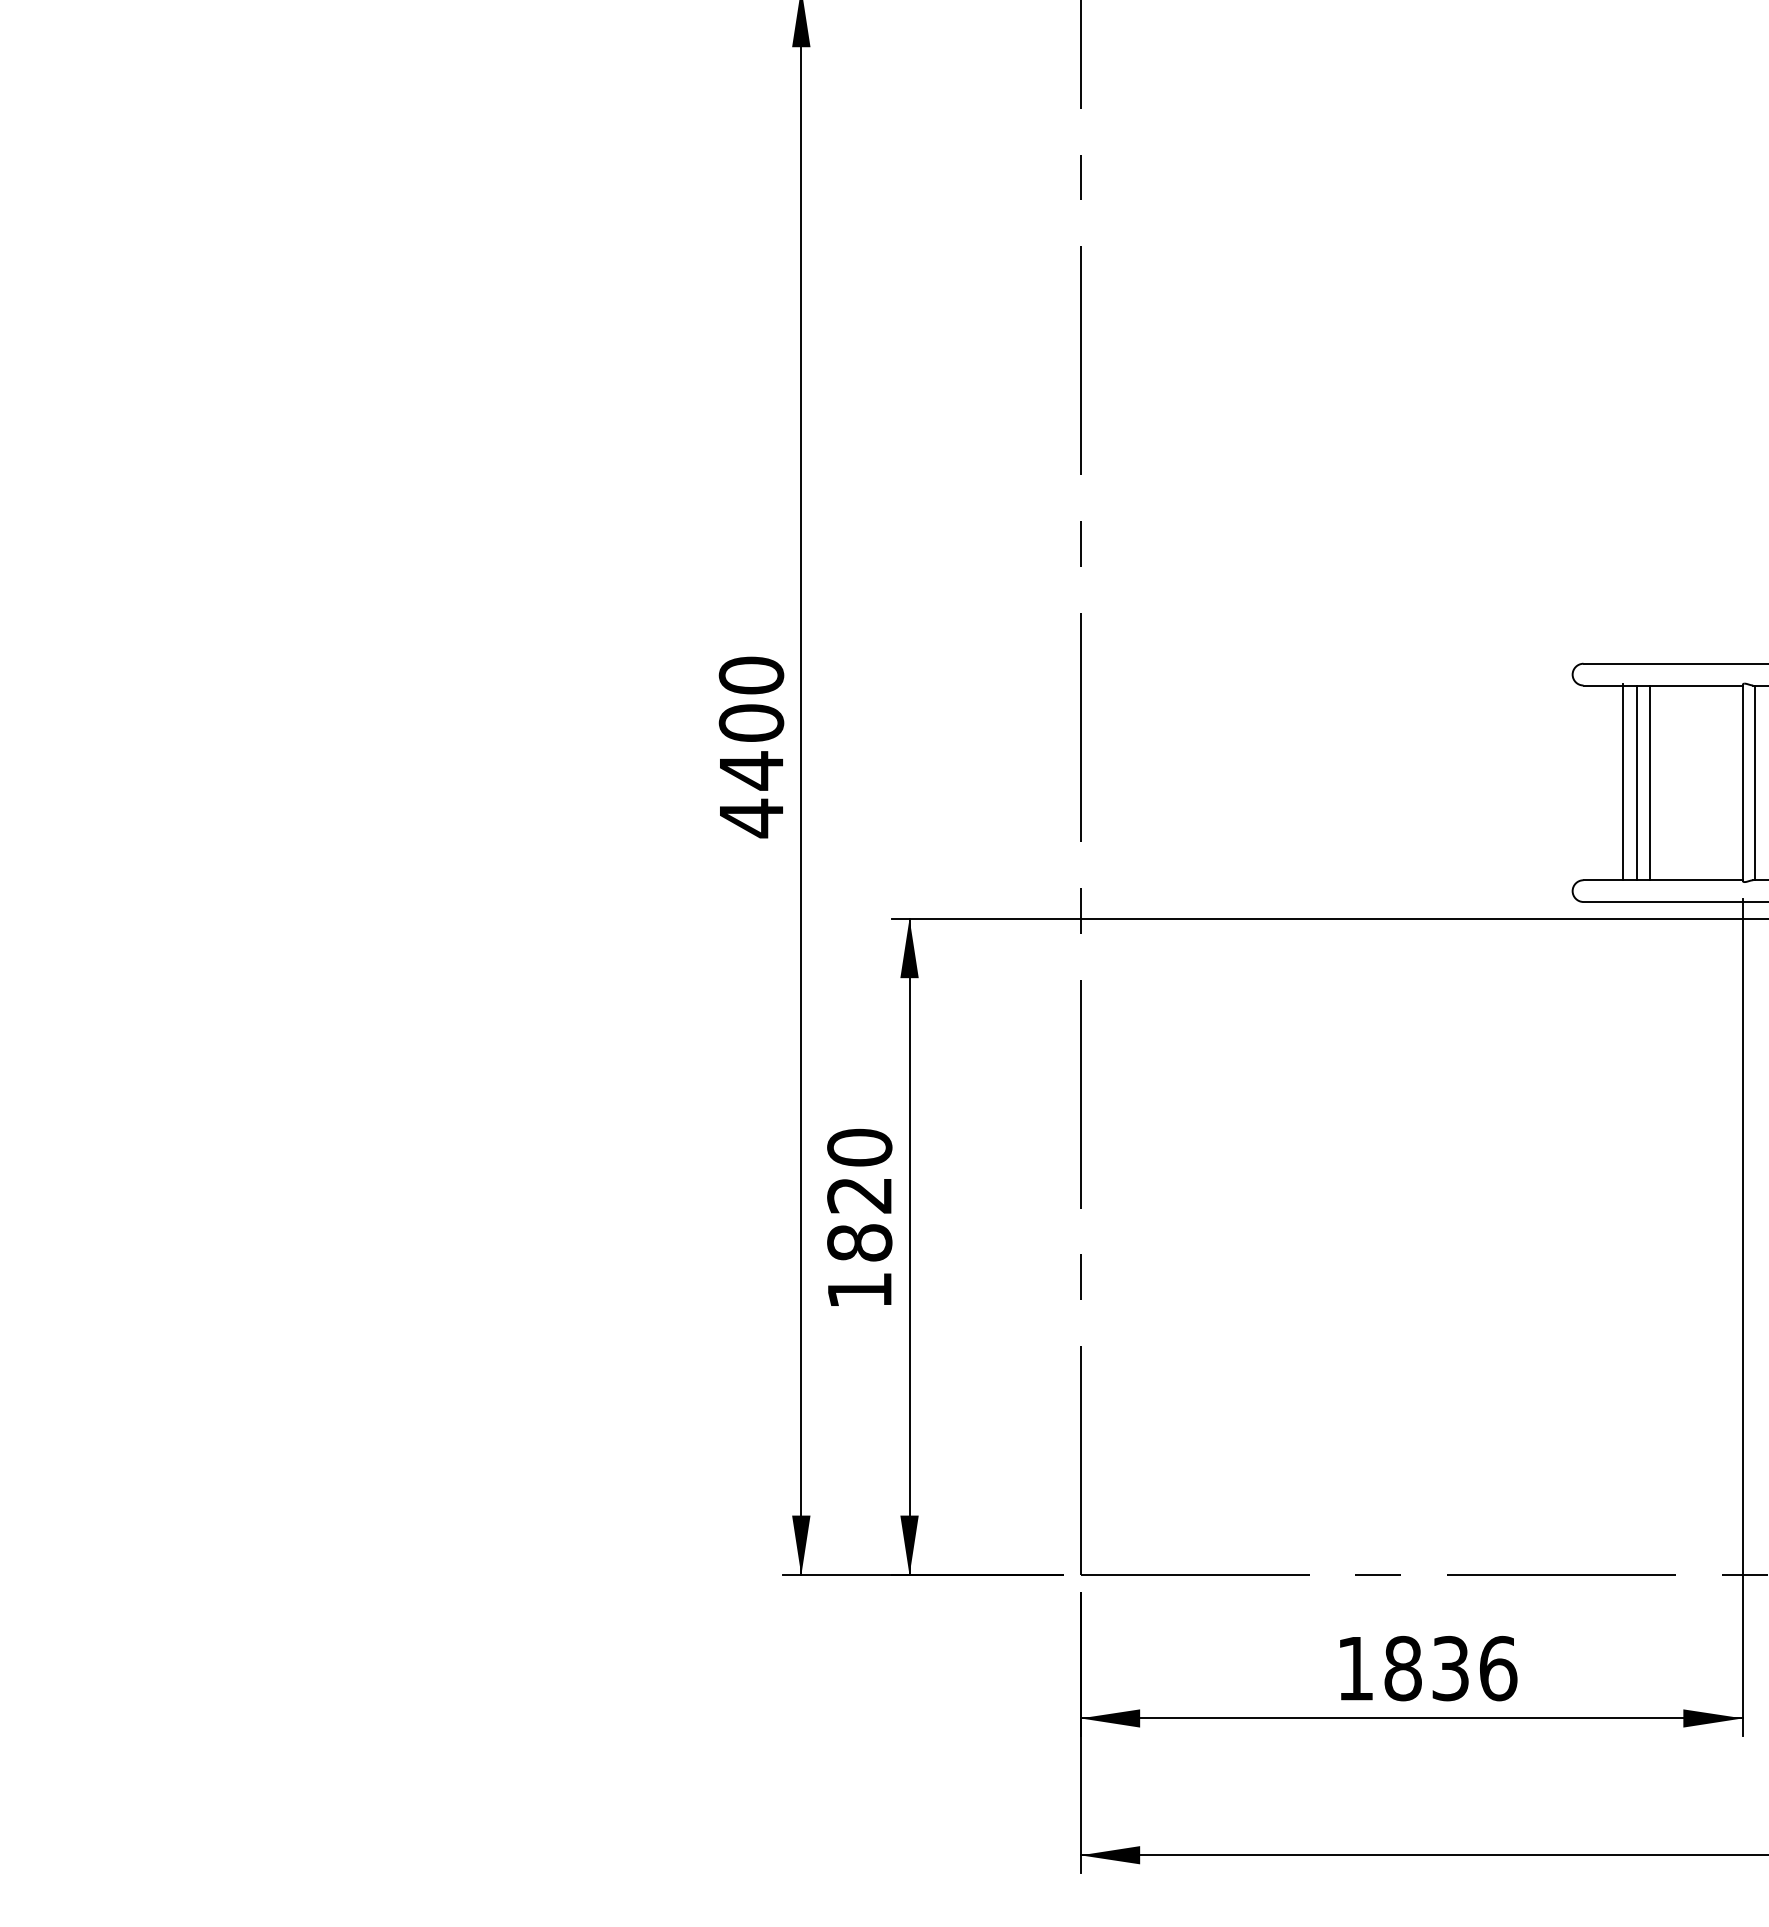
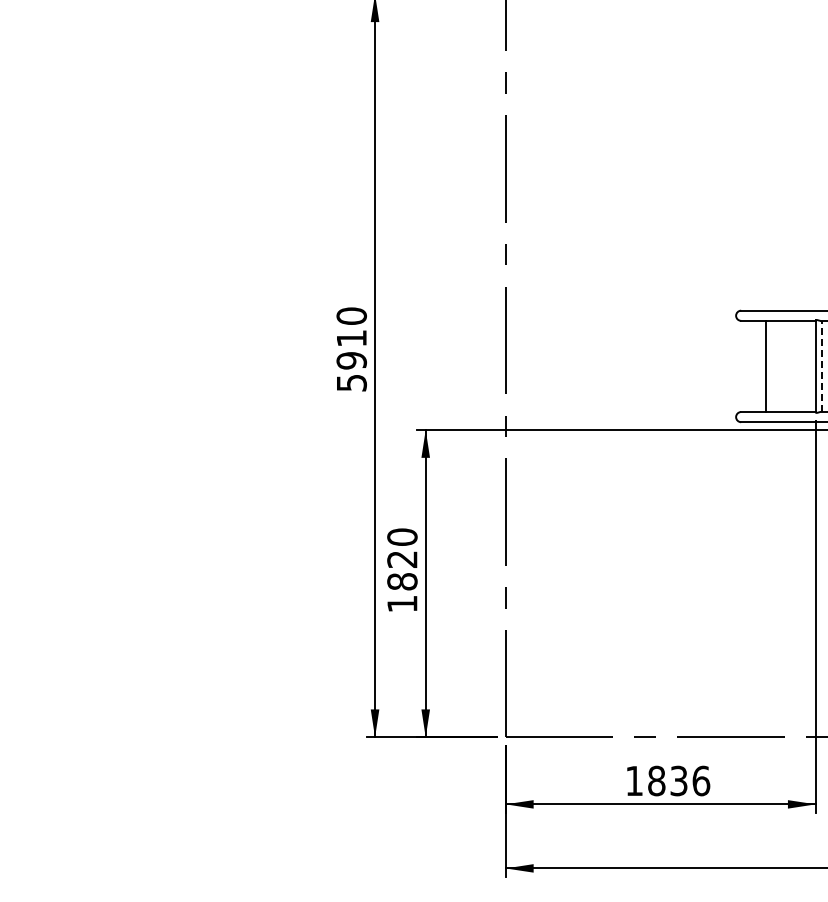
text: (750, 770) -> (351, 360), 4400 -> 5910
line: (1622, 782) -> (759, 366), removed
line: (1650, 782) -> (772, 366), removed
line: (1755, 782) -> (821, 366), solid -> dashed

